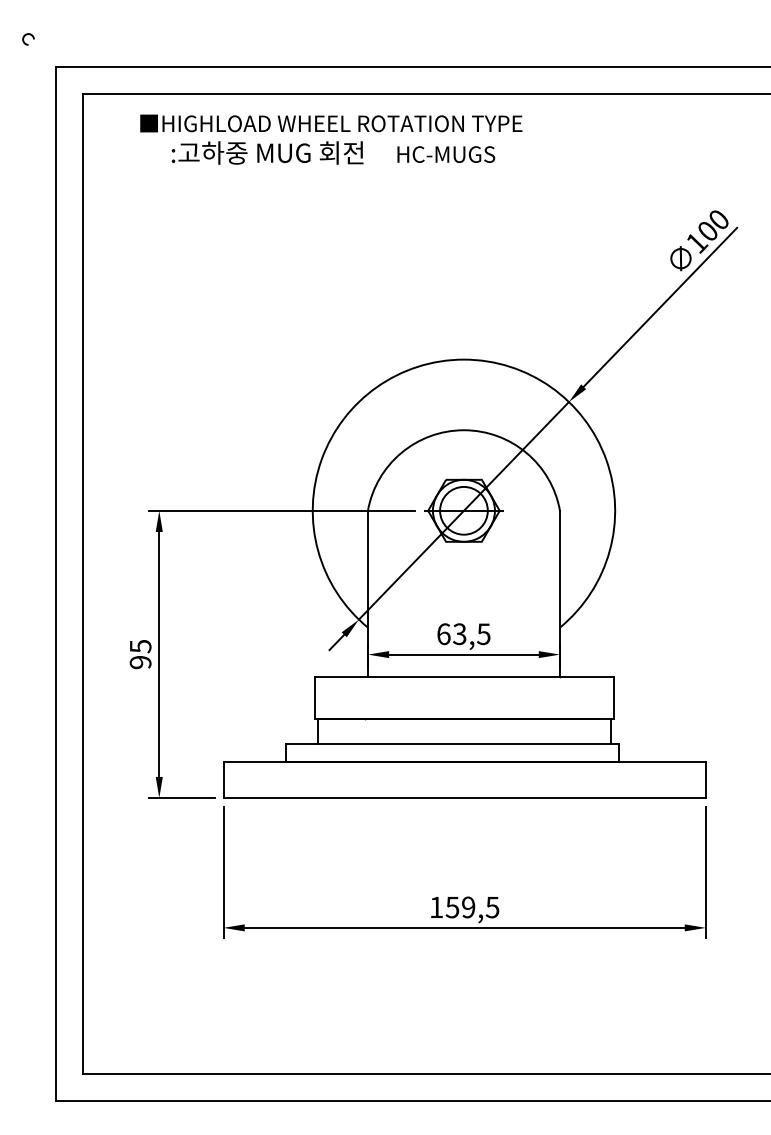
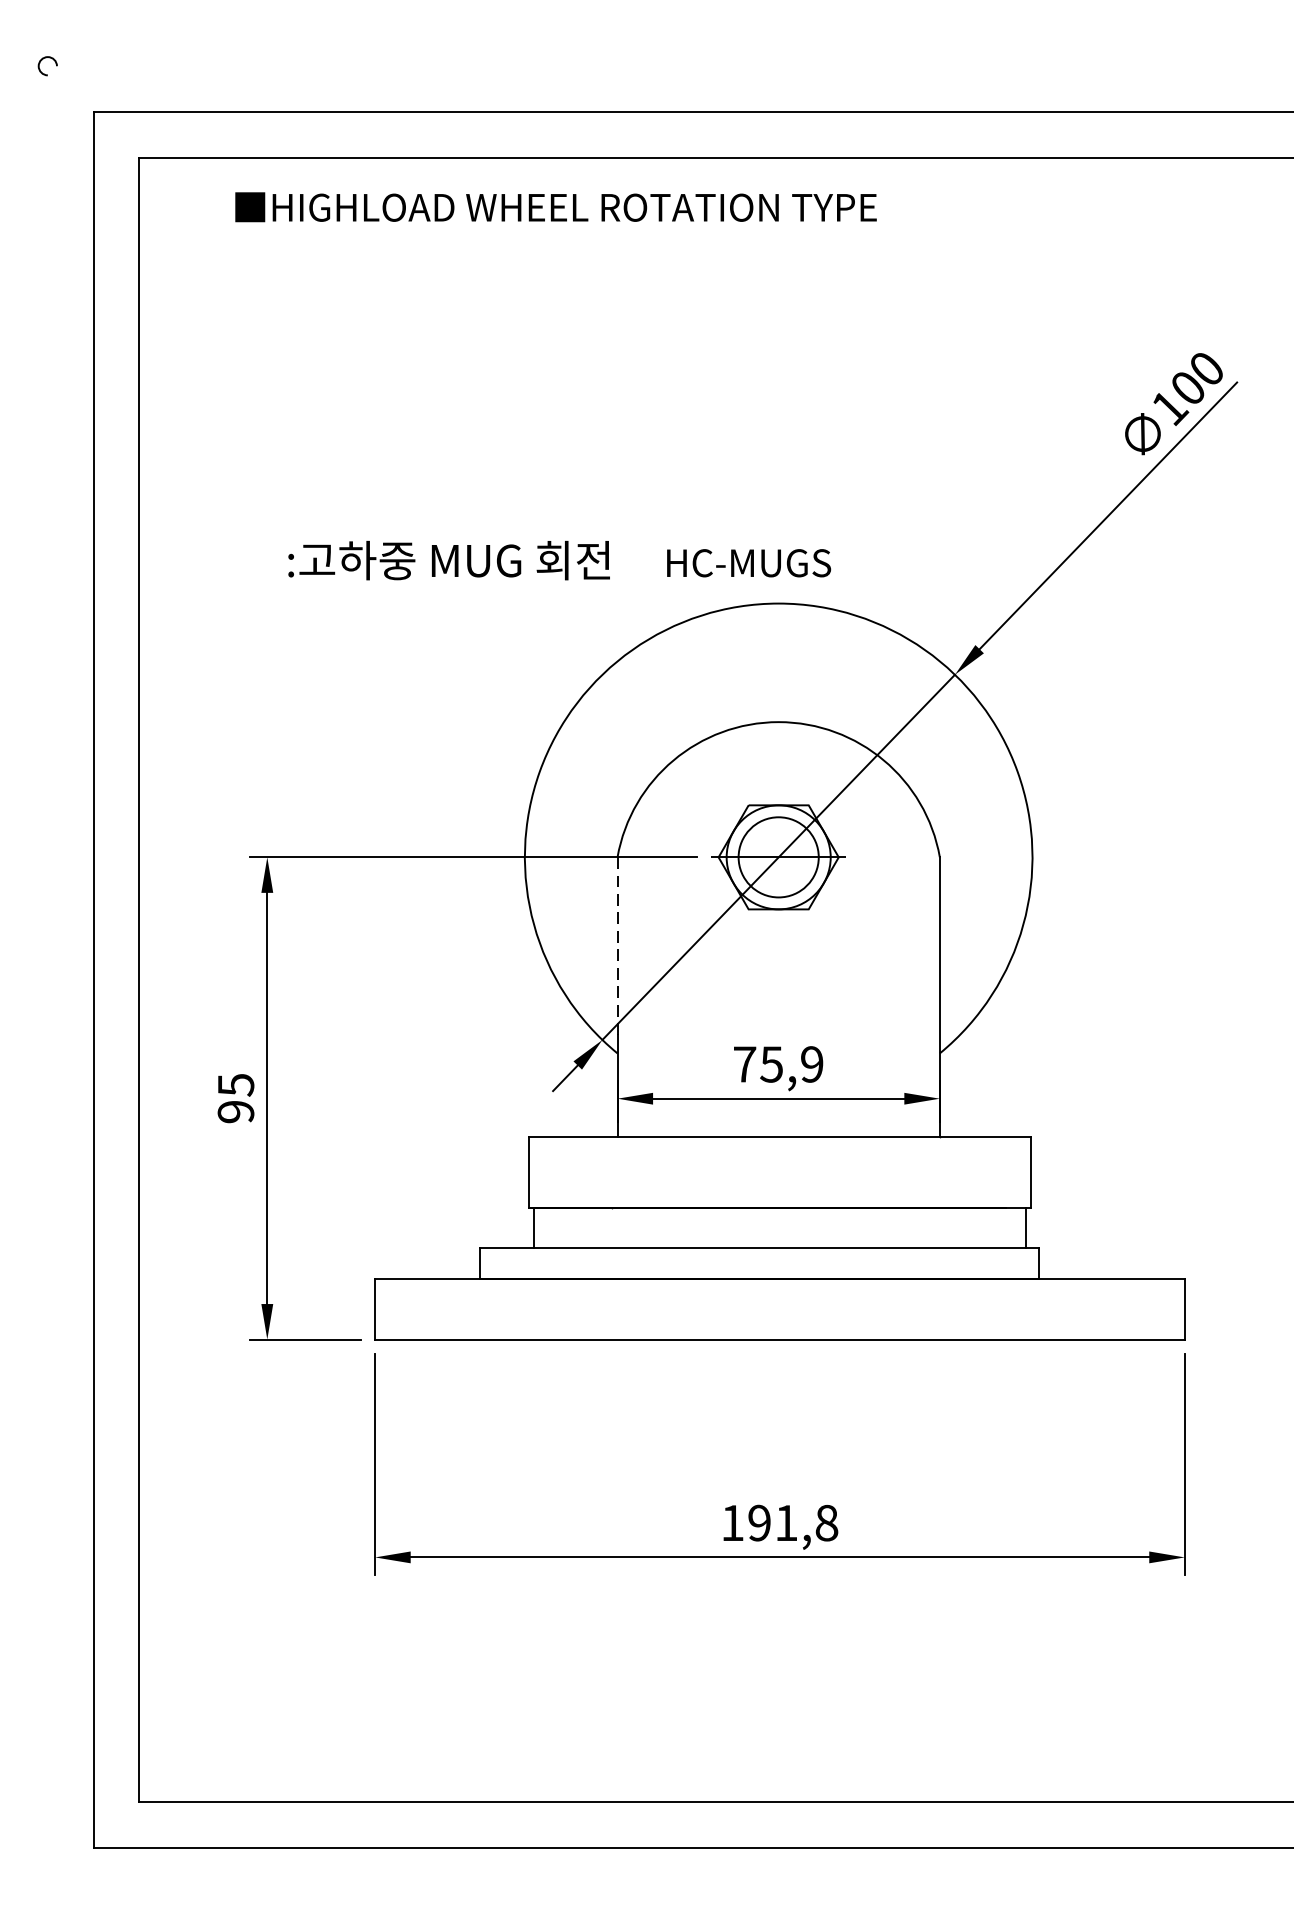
text: (333, 152) -> (559, 559), moved
line: (367, 563) -> (616, 945), solid -> dashed
text: (463, 634) -> (777, 1064), 63,5 -> 75,9
text: (472, 907) -> (793, 1523), 159,5 -> 191,8

